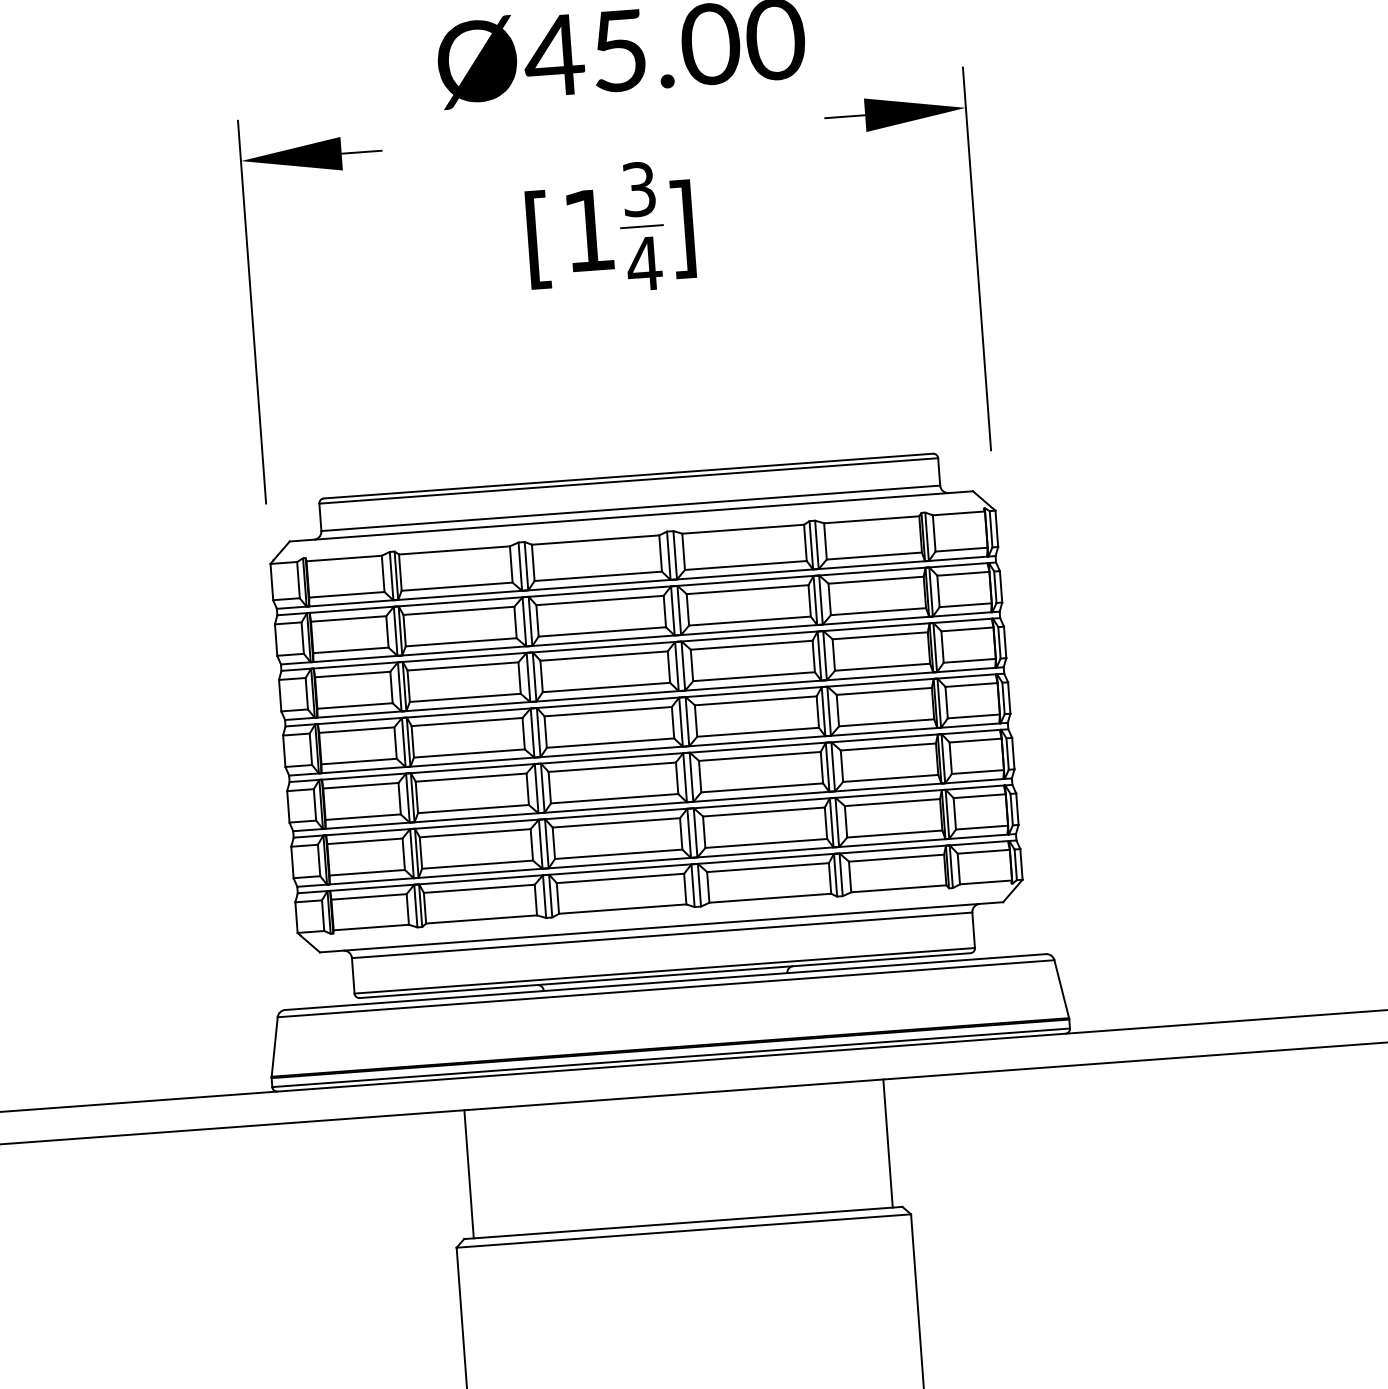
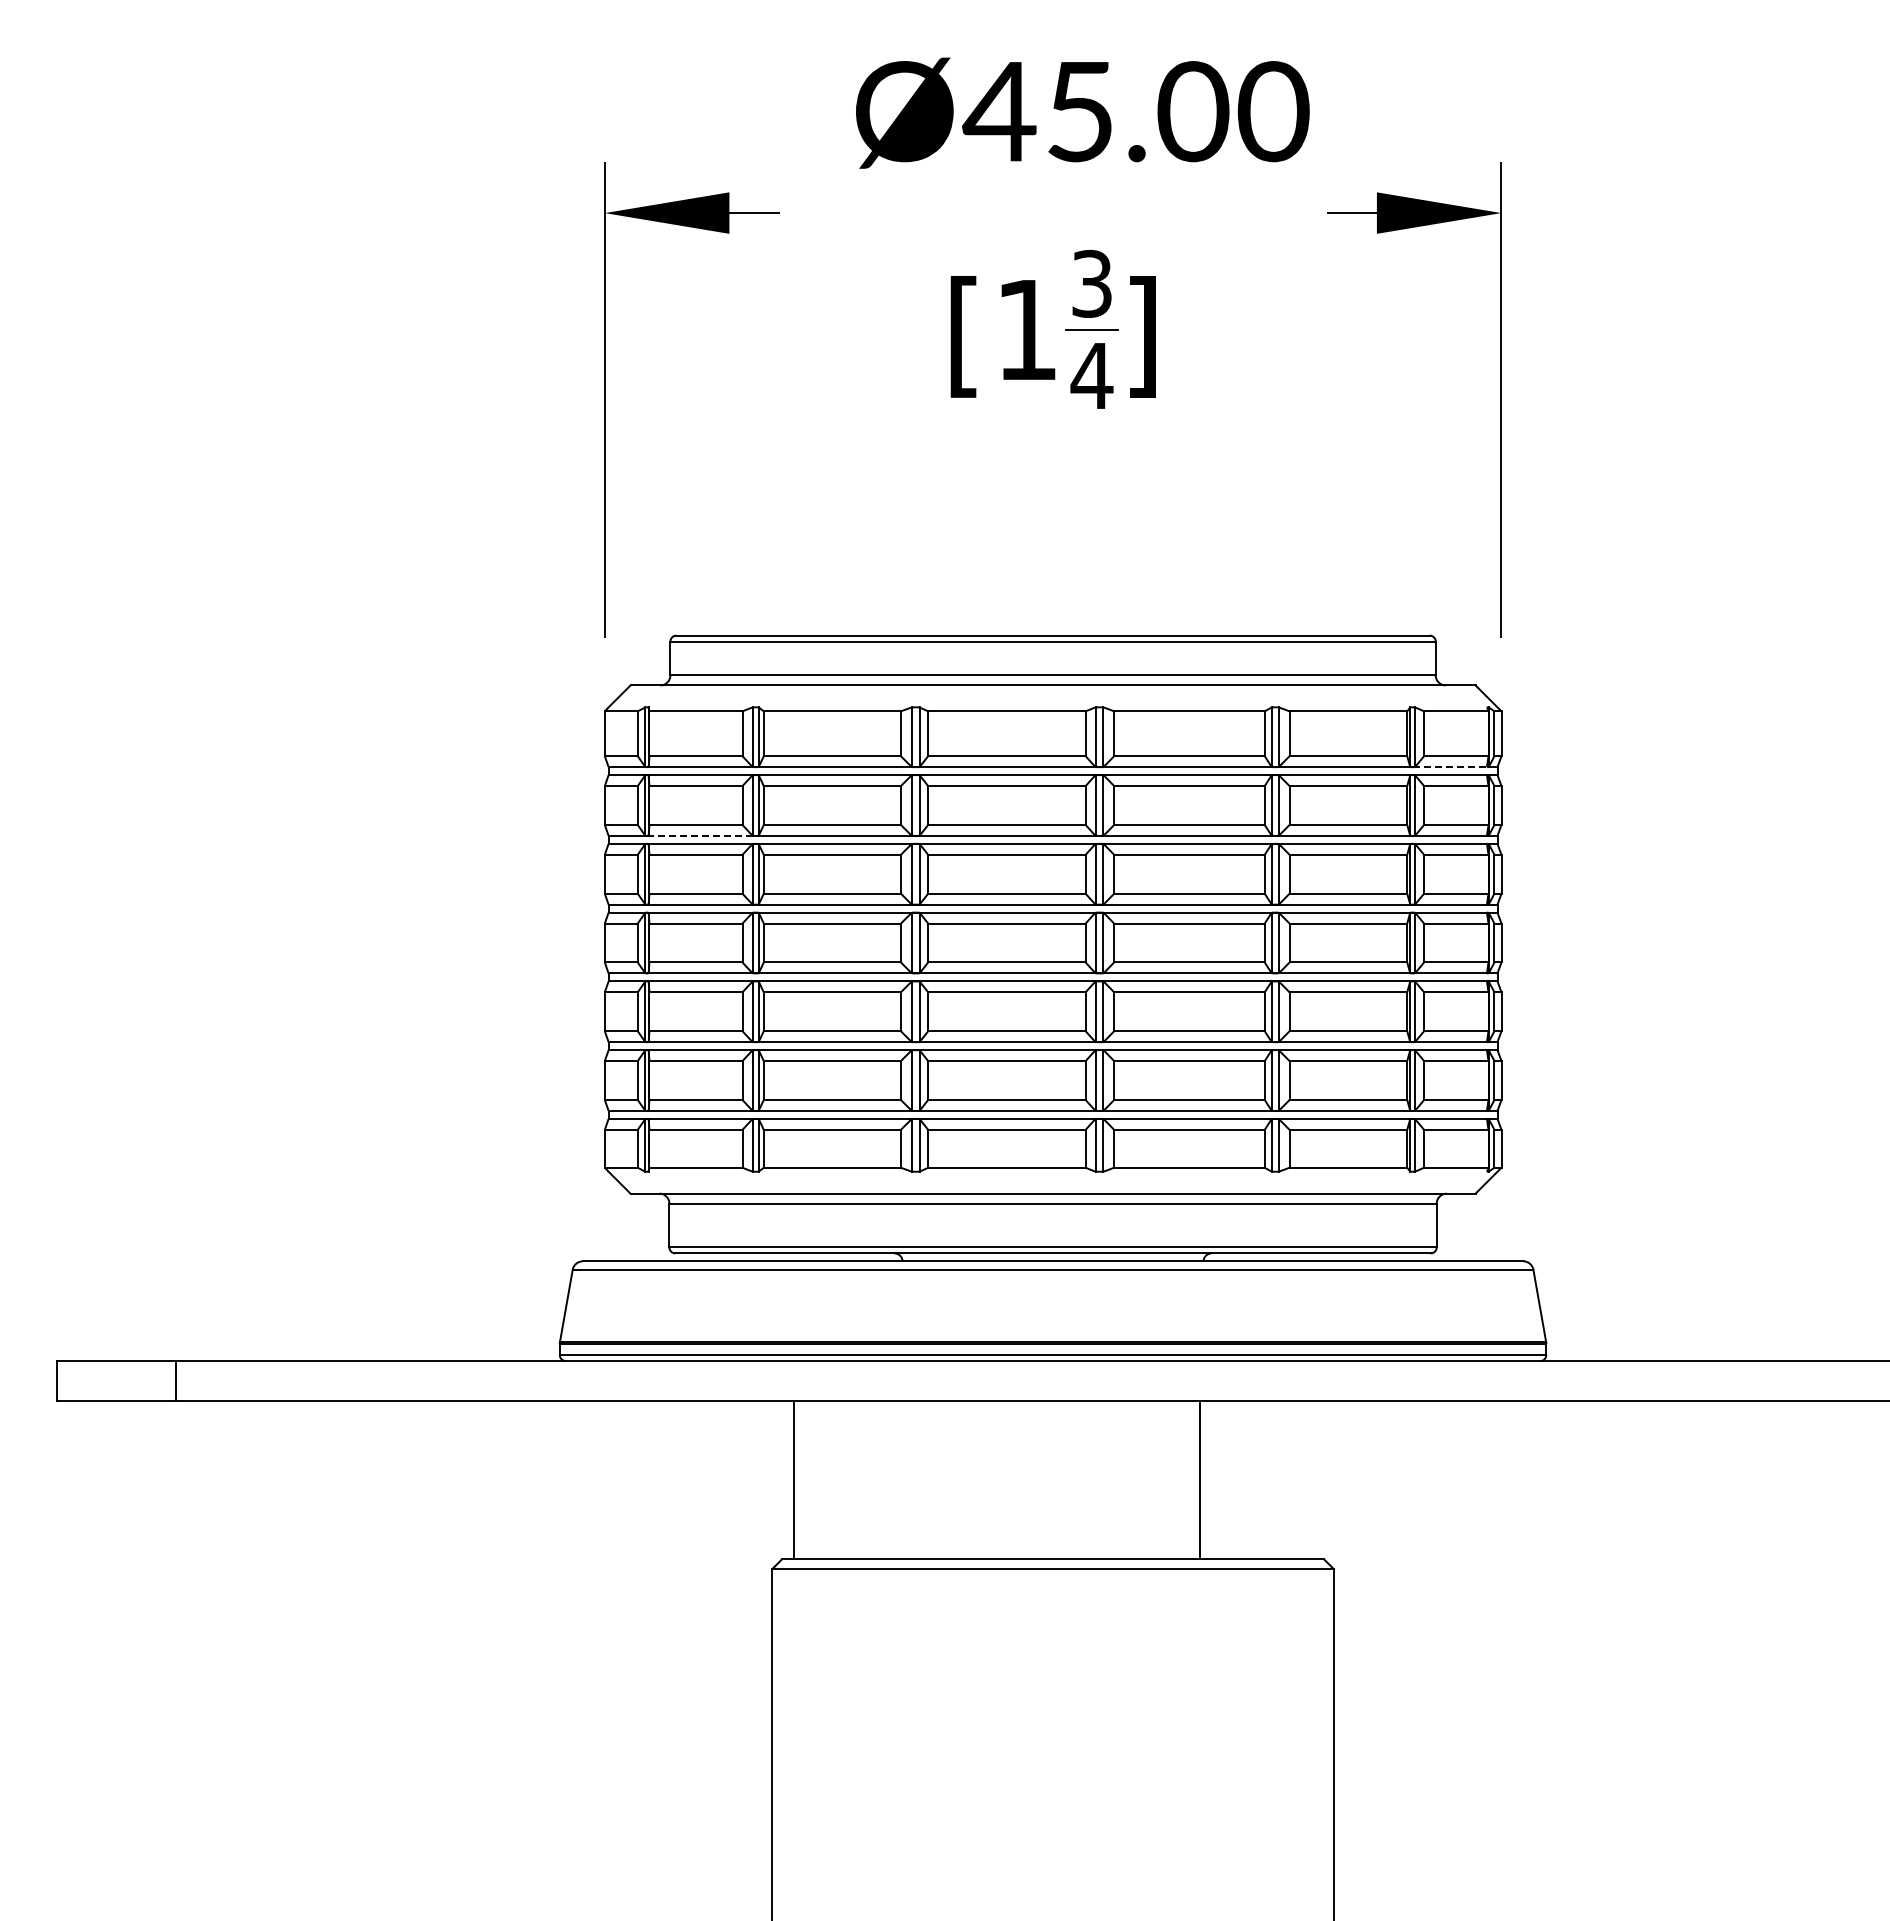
line: (957, 559) -> (1450, 767), solid -> dashed
line: (356, 658) -> (701, 835), solid -> dashed
line: (888, 1143) -> (1200, 1479), moved

